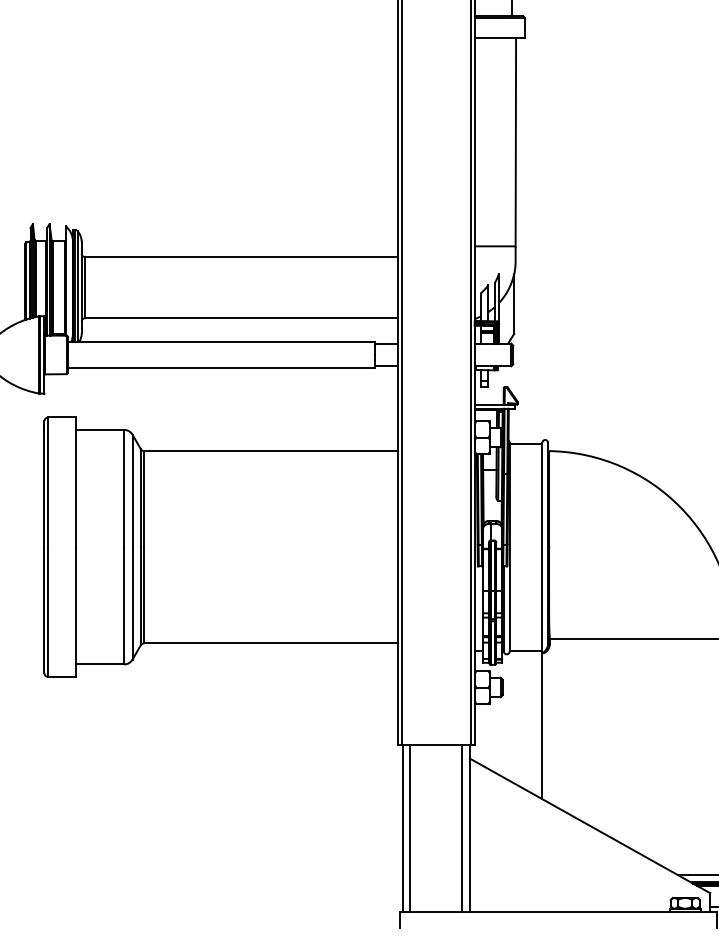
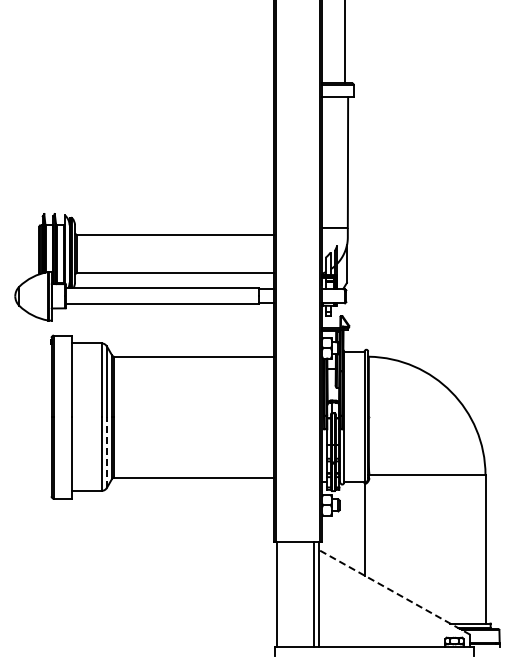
line: (131, 603) -> (106, 452), solid -> dashed
line: (589, 826) -> (394, 592), solid -> dashed
line: (410, 827) -> (281, 593), removed

